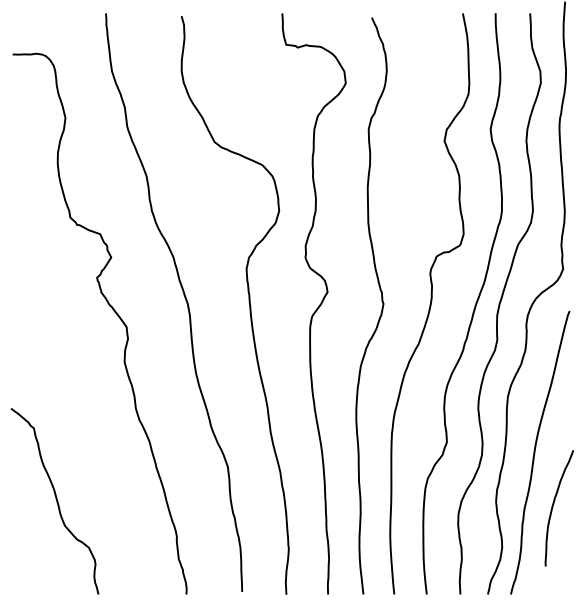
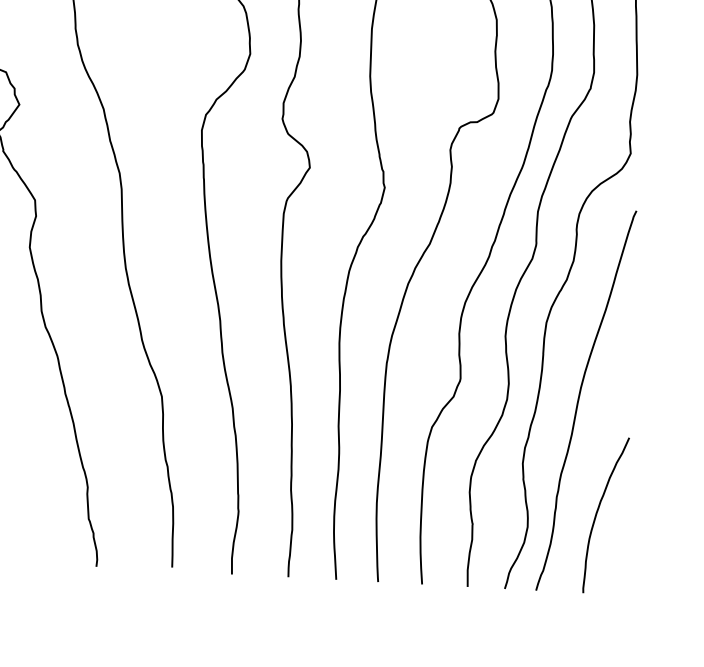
curve: (553, 507) -> (598, 513), moved

